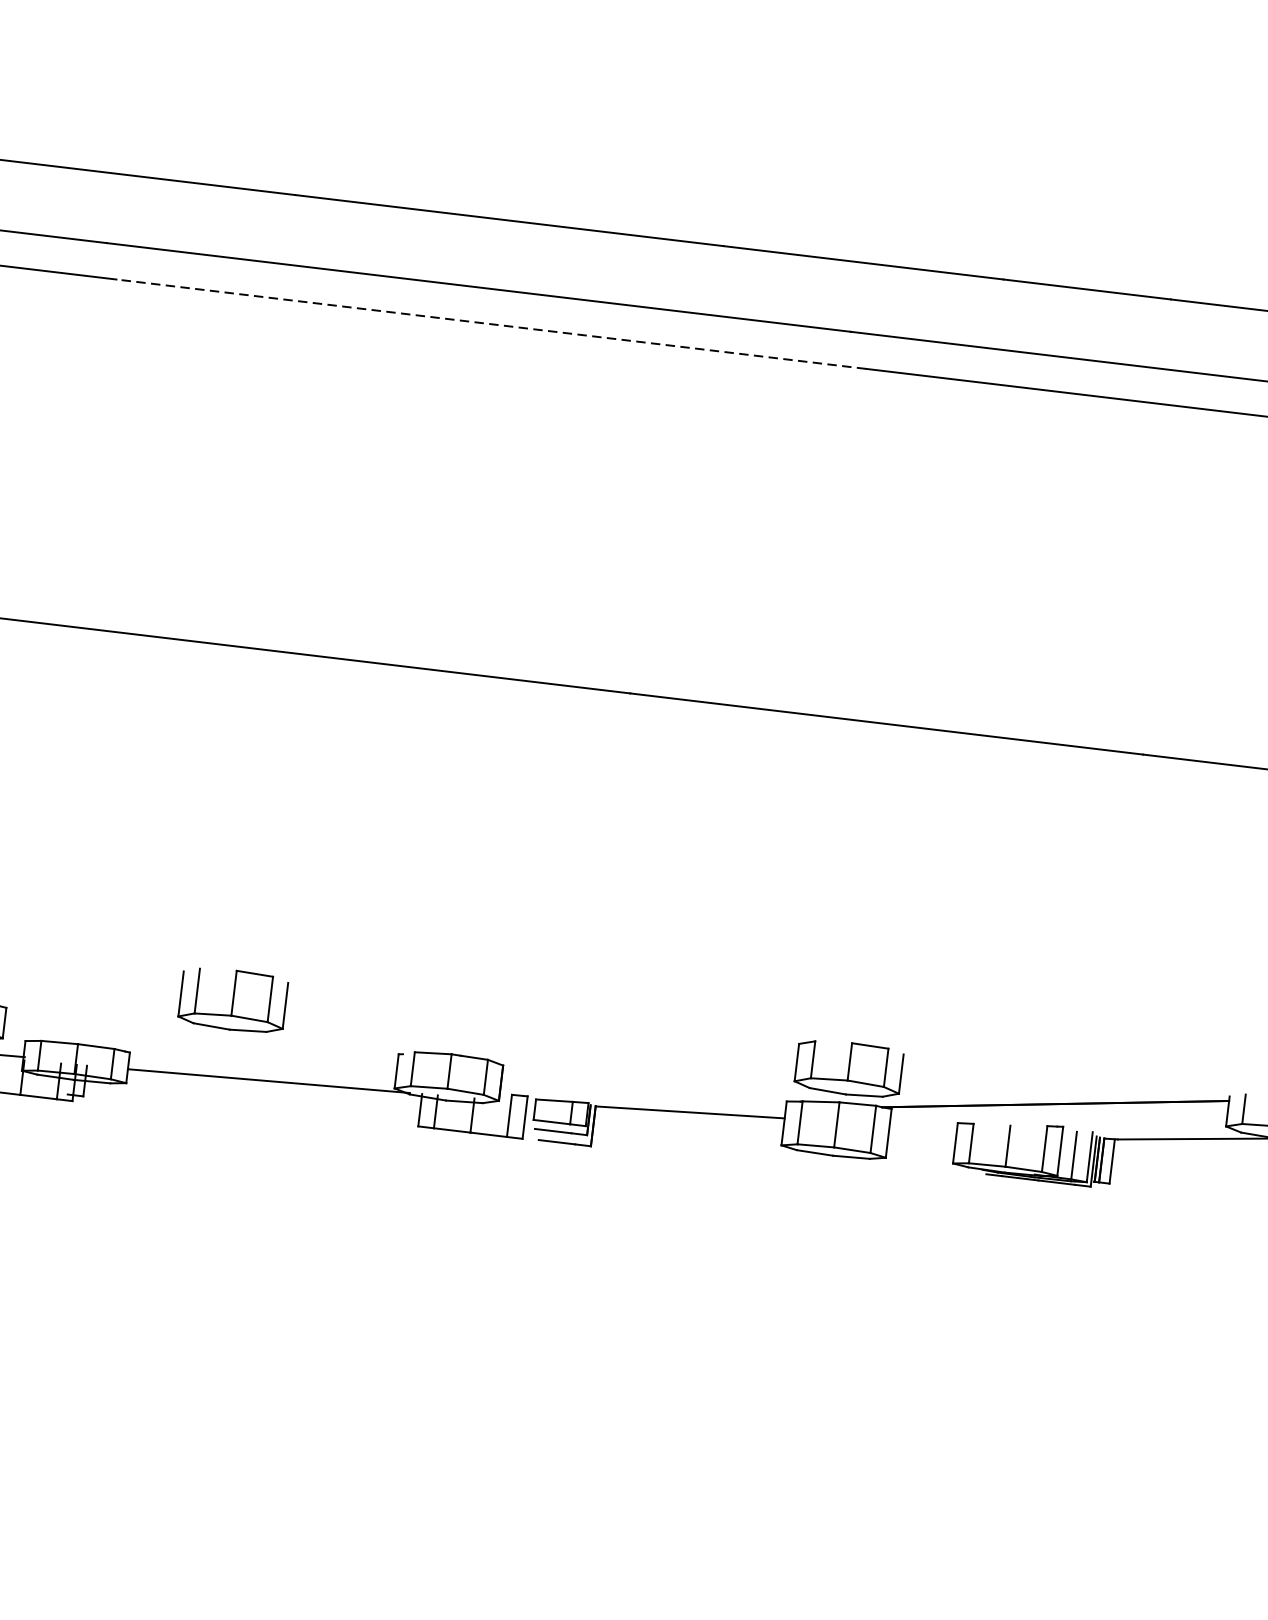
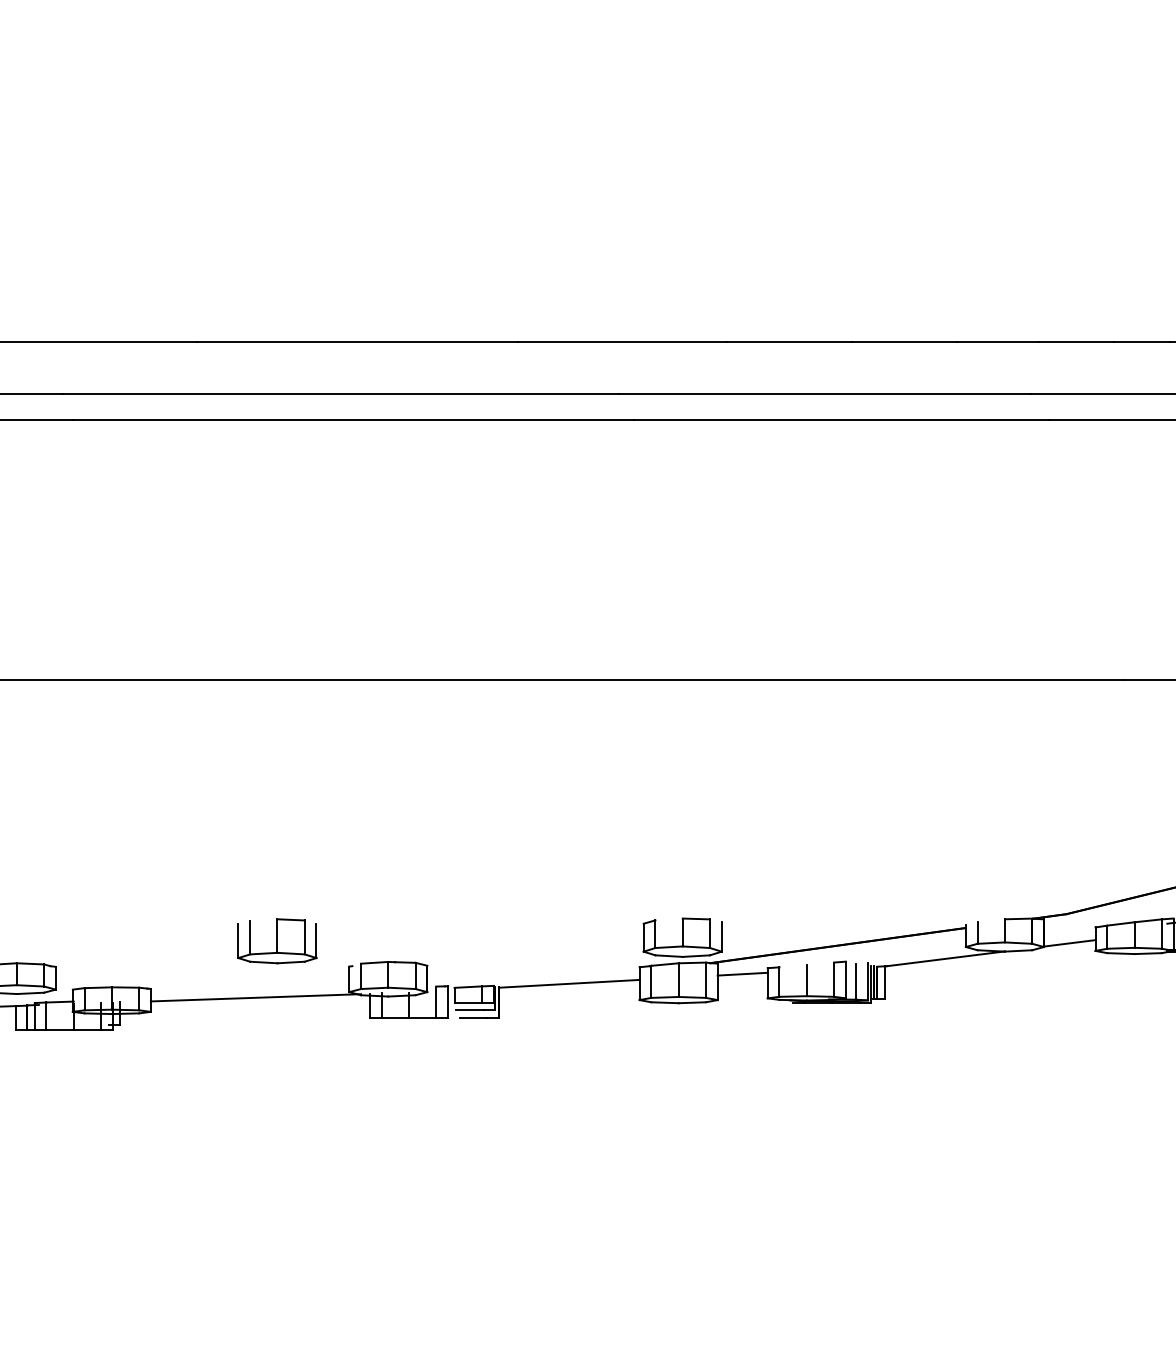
line: (490, 323) -> (352, 419), dashed -> solid
part: (233, 1000) -> (277, 941), moved
line: (923, 1126) -> (742, 973), added

